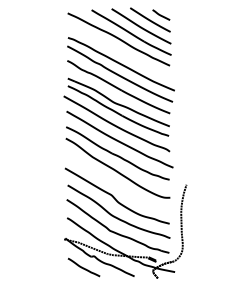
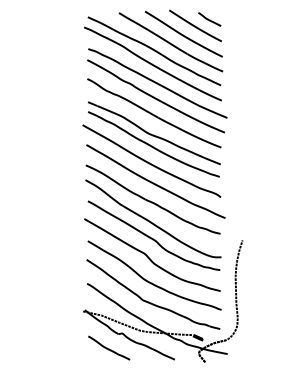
curve: (117, 48) -> (152, 63), added
curve: (116, 182) -> (151, 237), added

